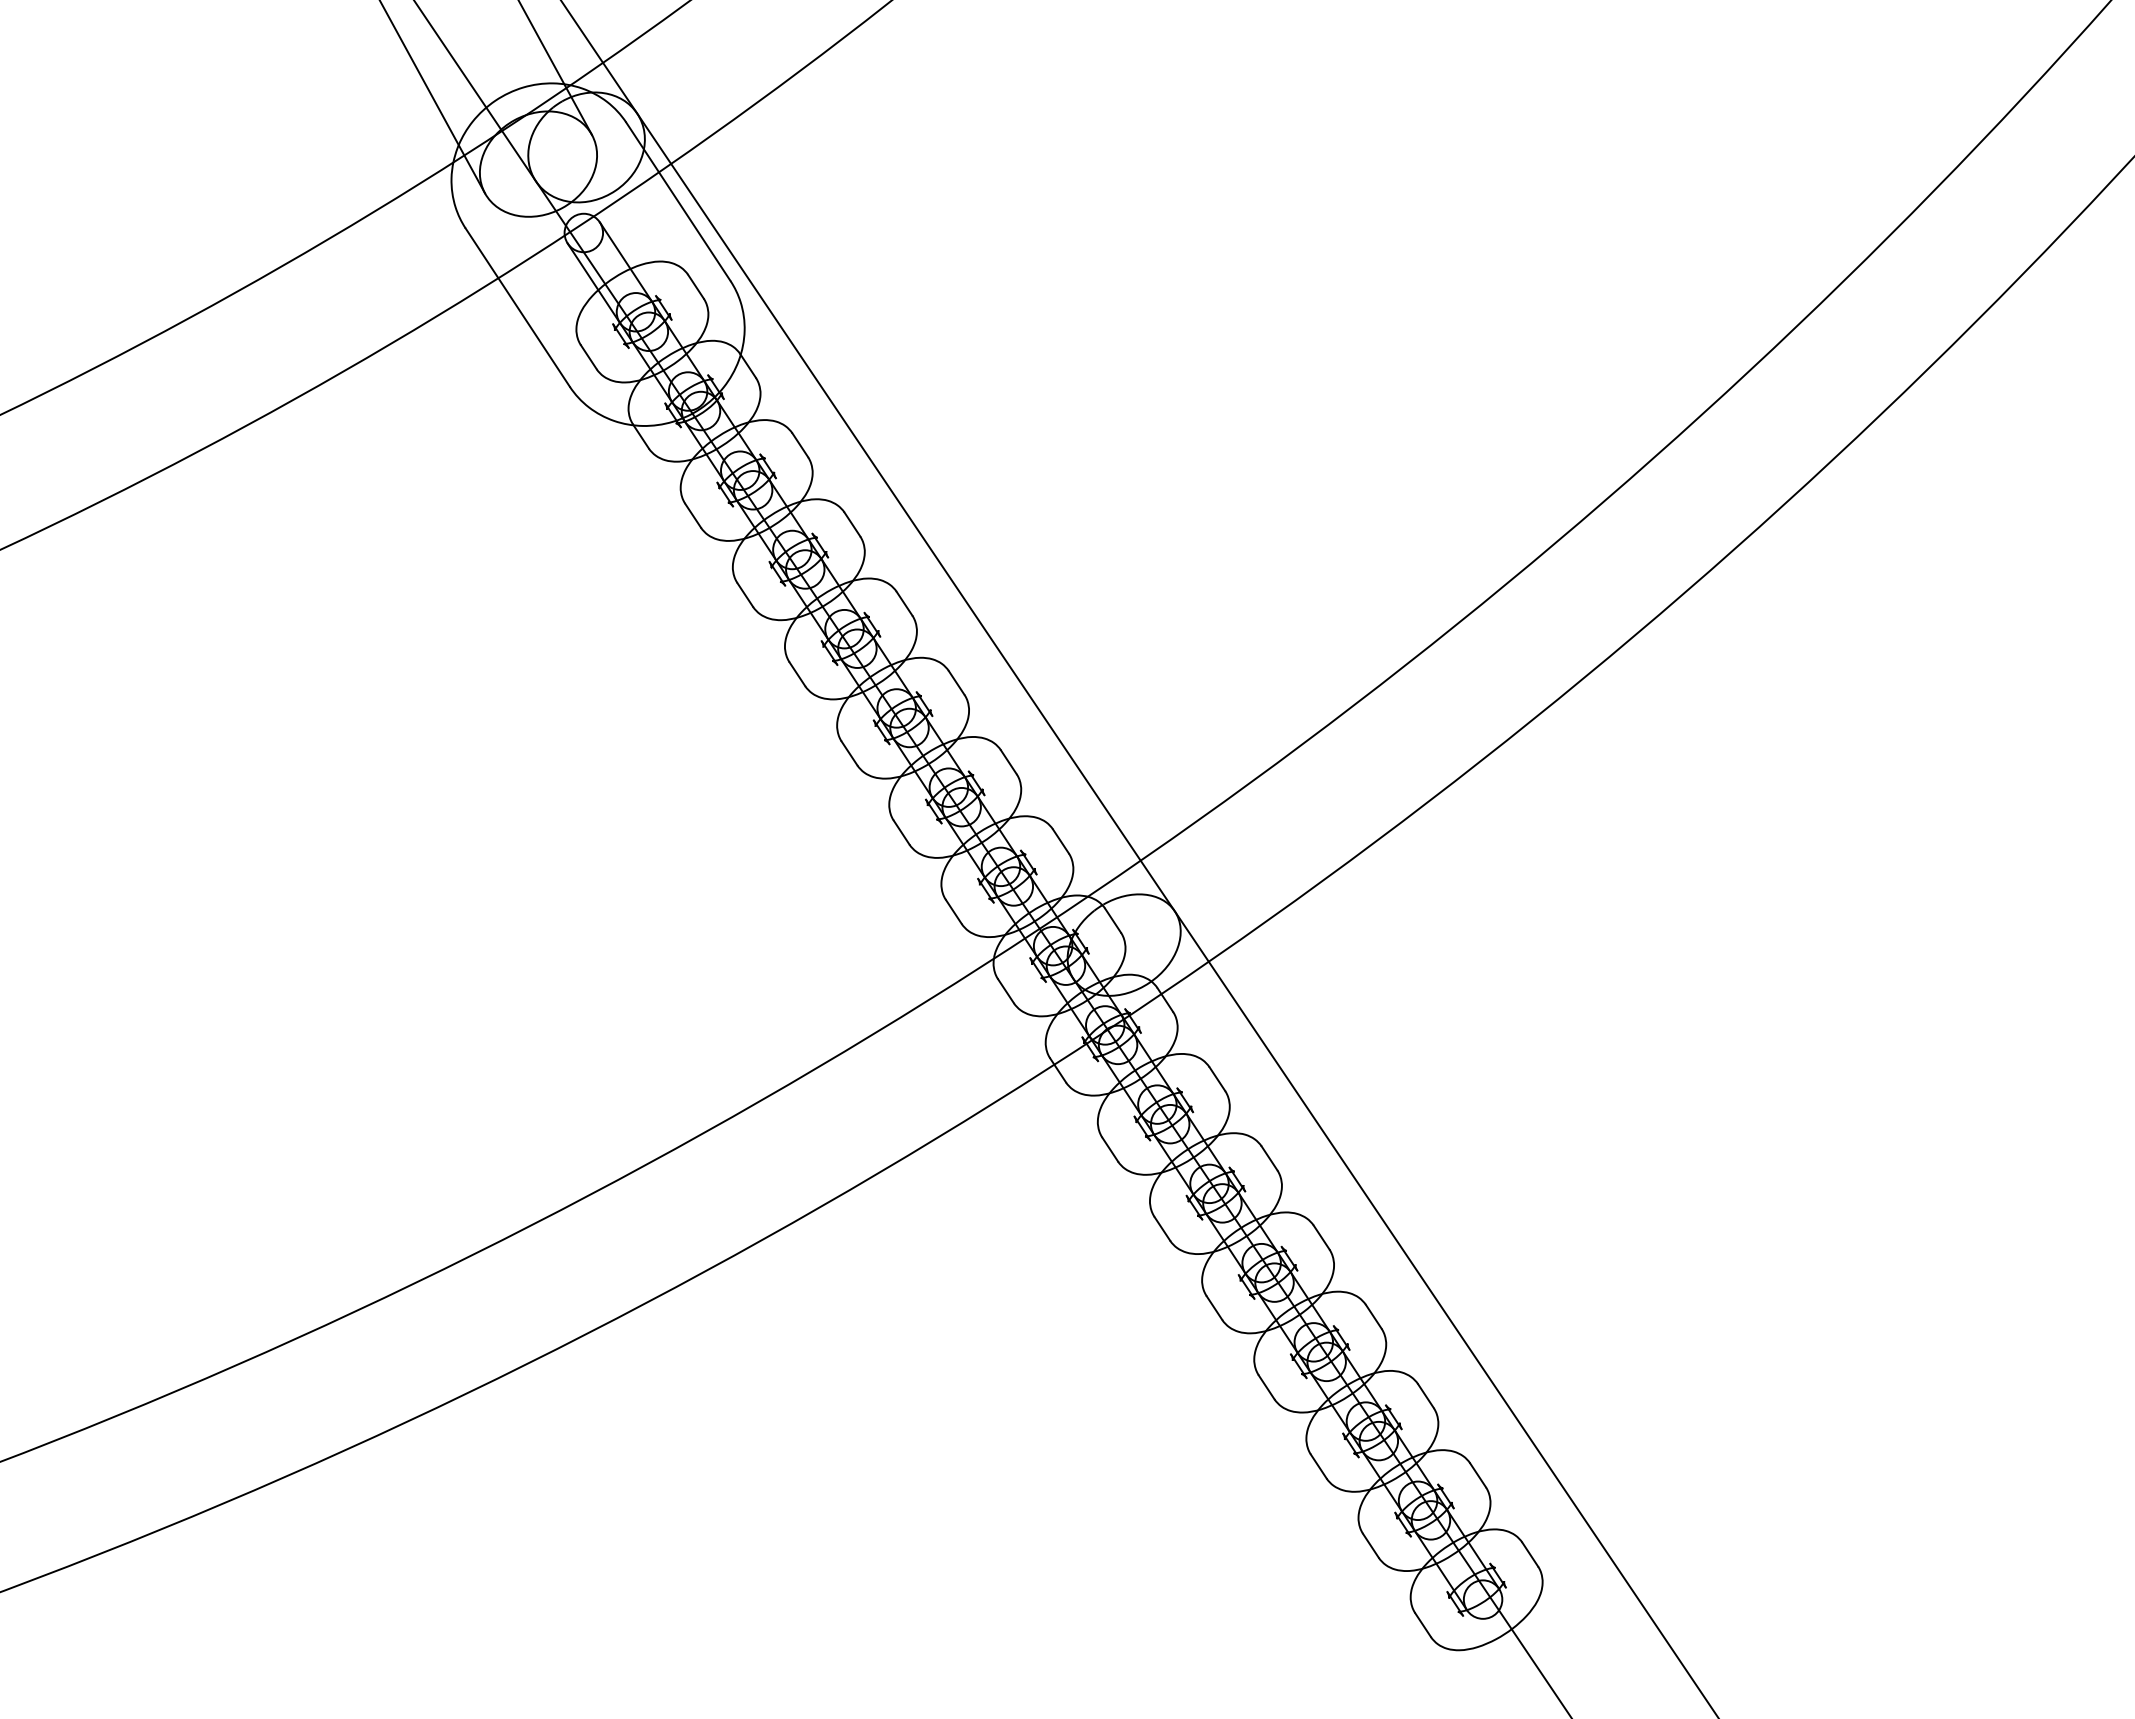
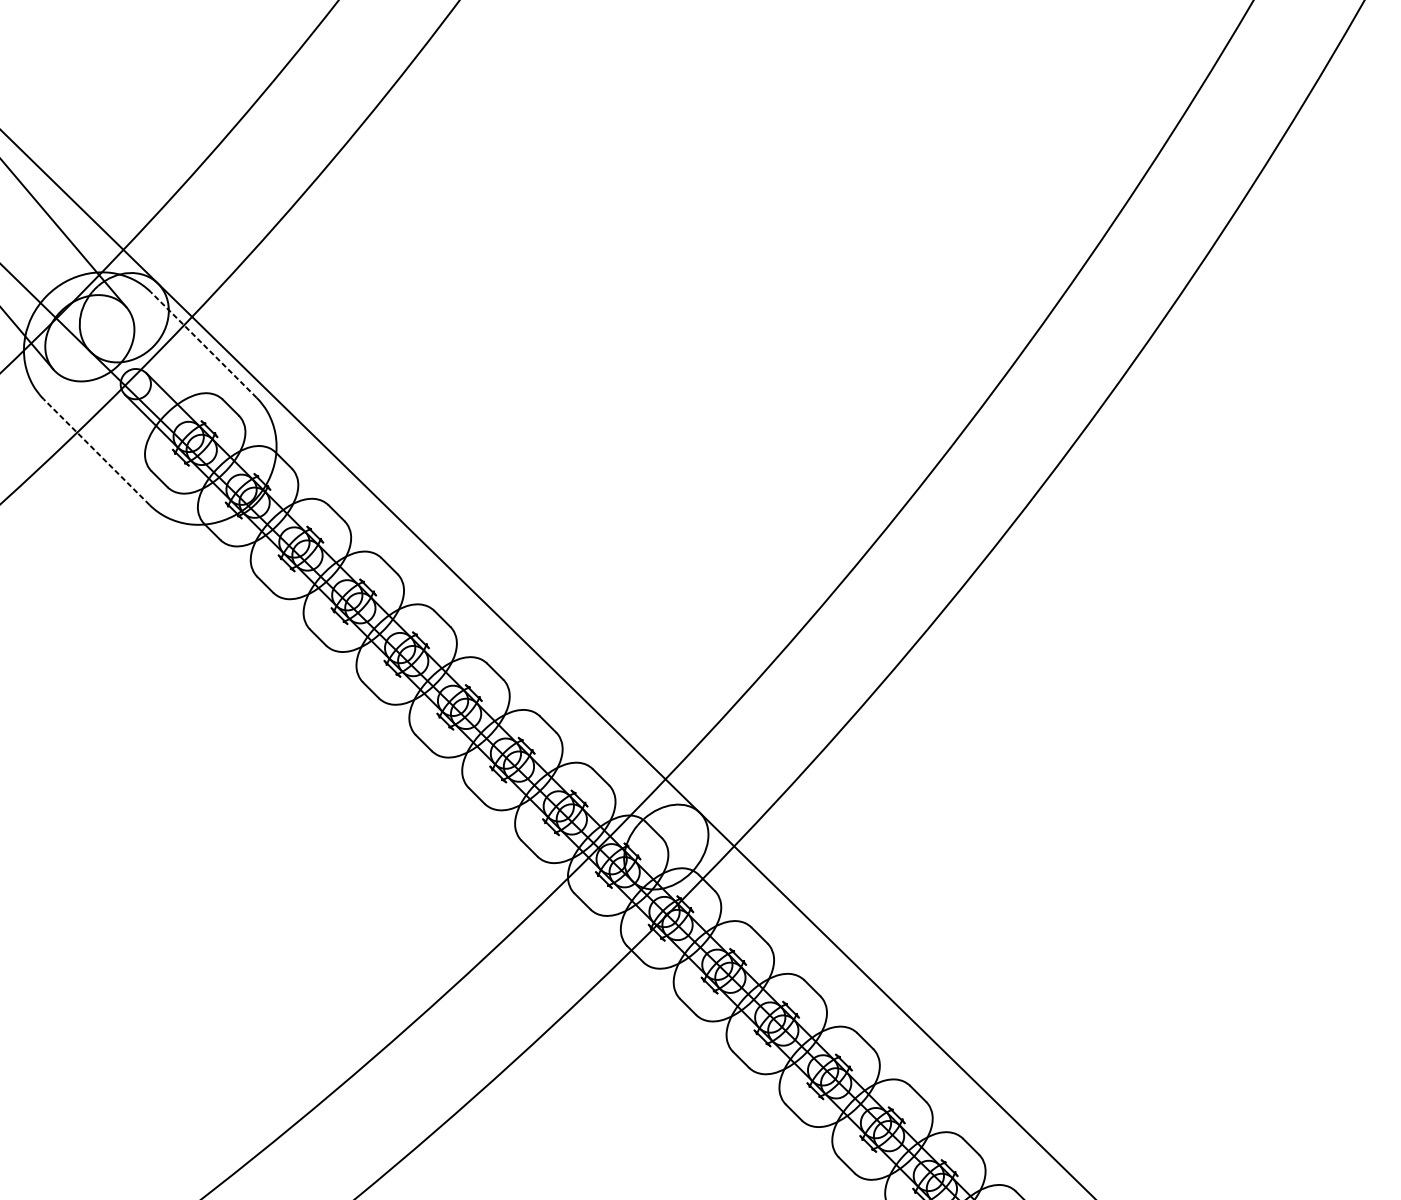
line: (678, 201) -> (203, 344), solid -> dashed
line: (517, 307) -> (96, 452), solid -> dashed

